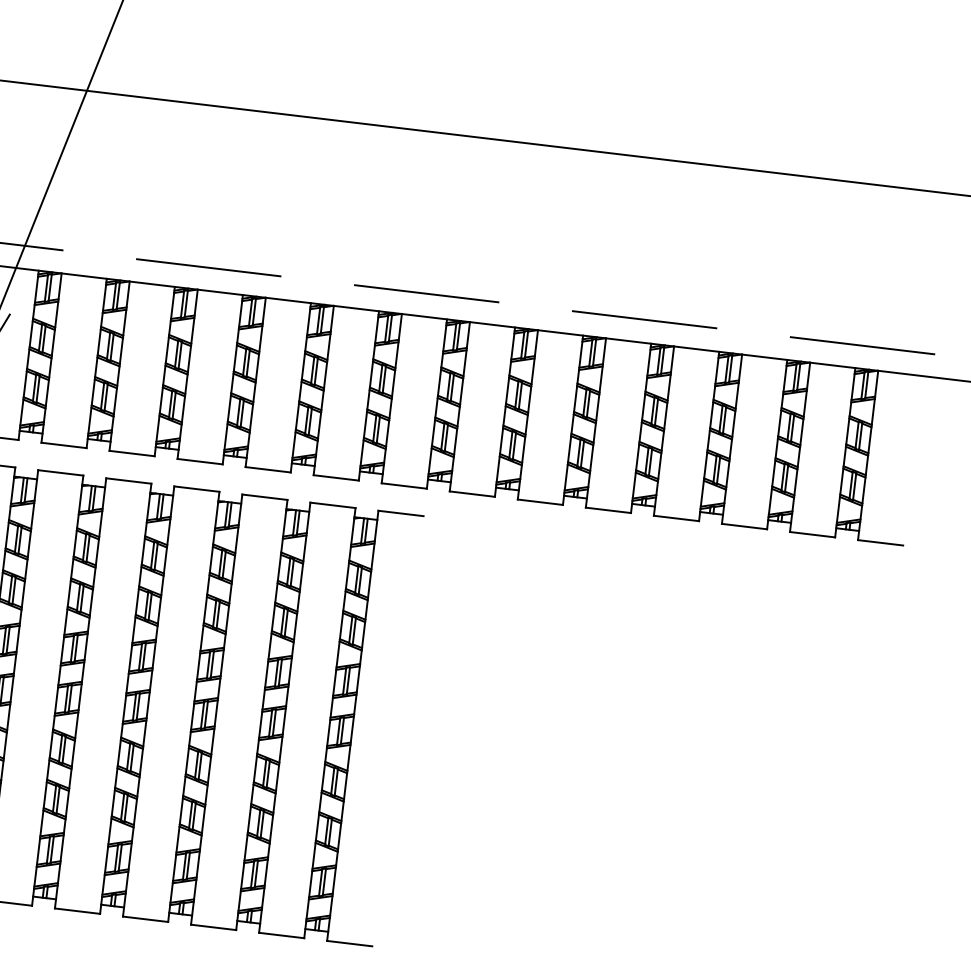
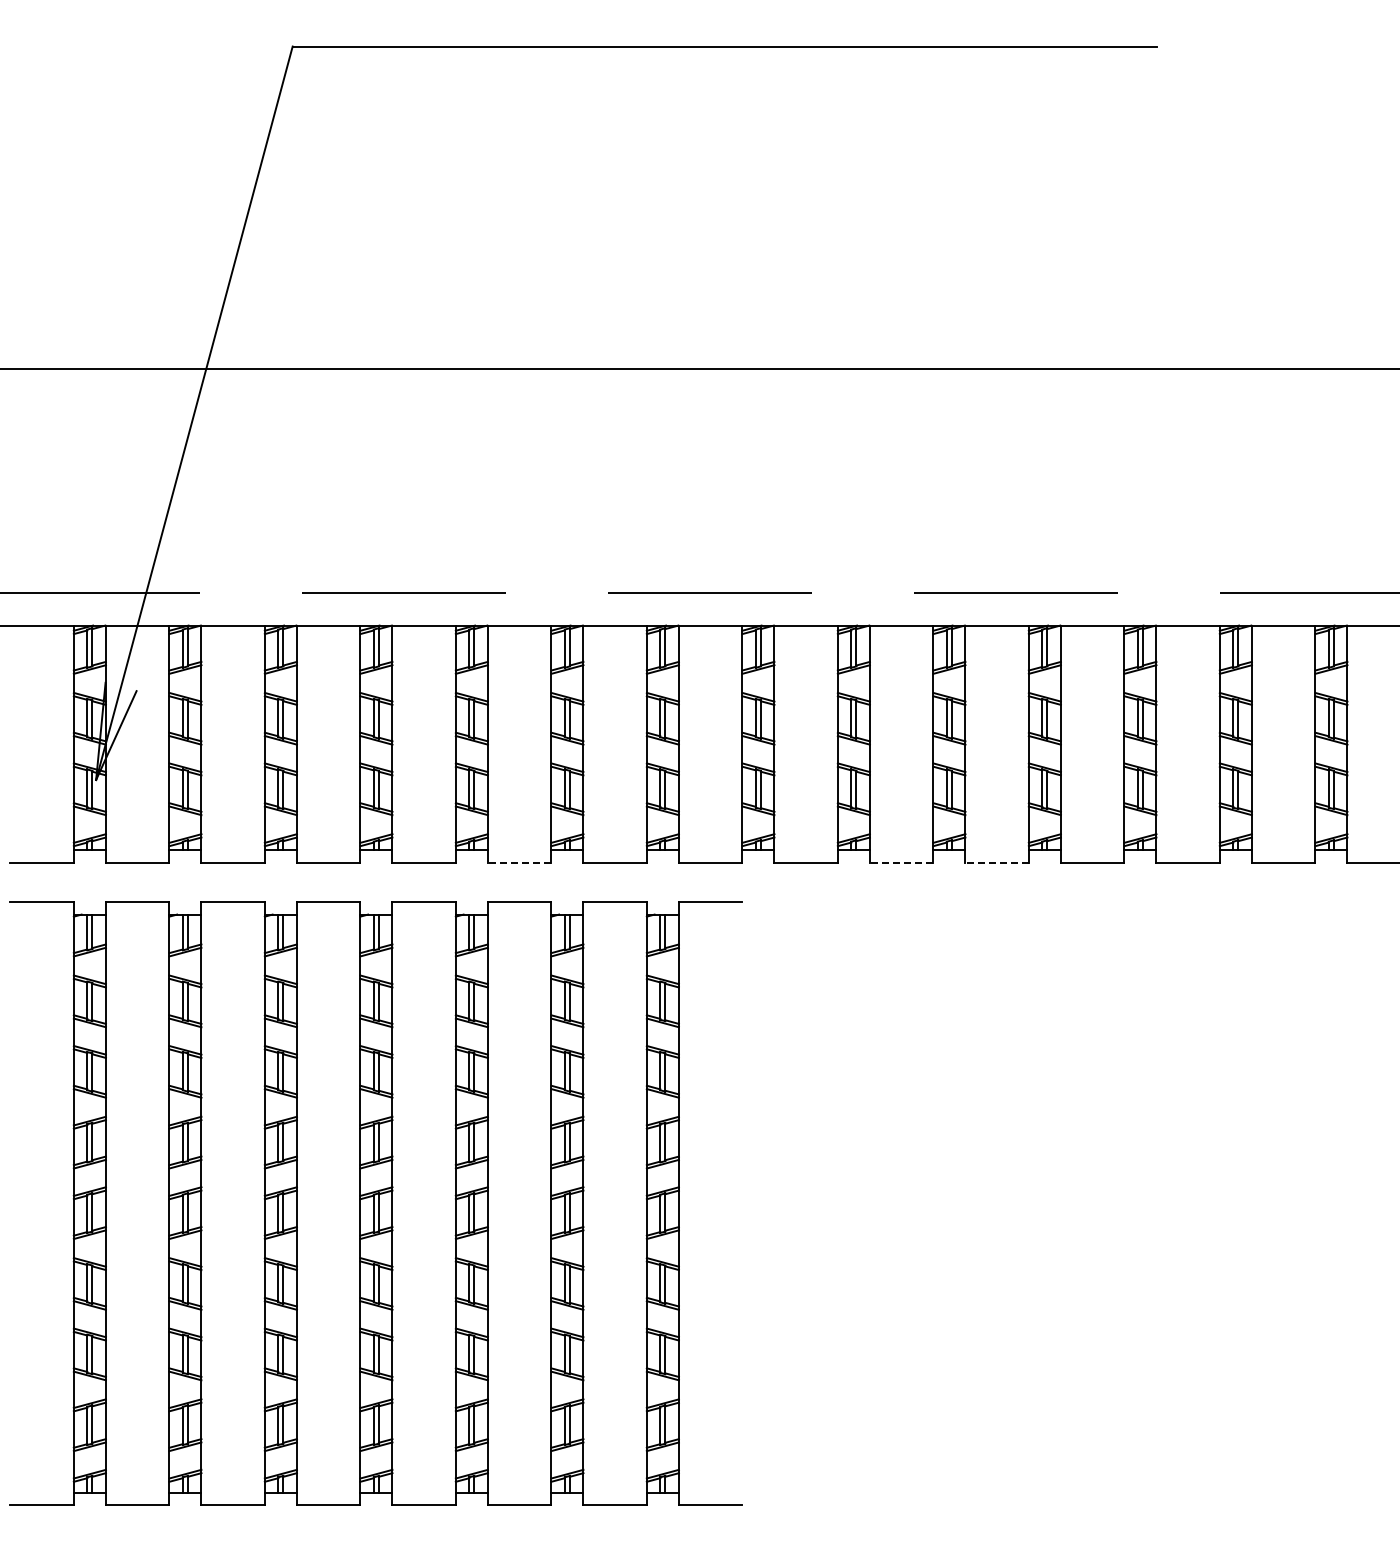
line: (268, 469) -> (519, 863), solid -> dashed
line: (540, 502) -> (901, 863), solid -> dashed
line: (608, 510) -> (997, 863), solid -> dashed

